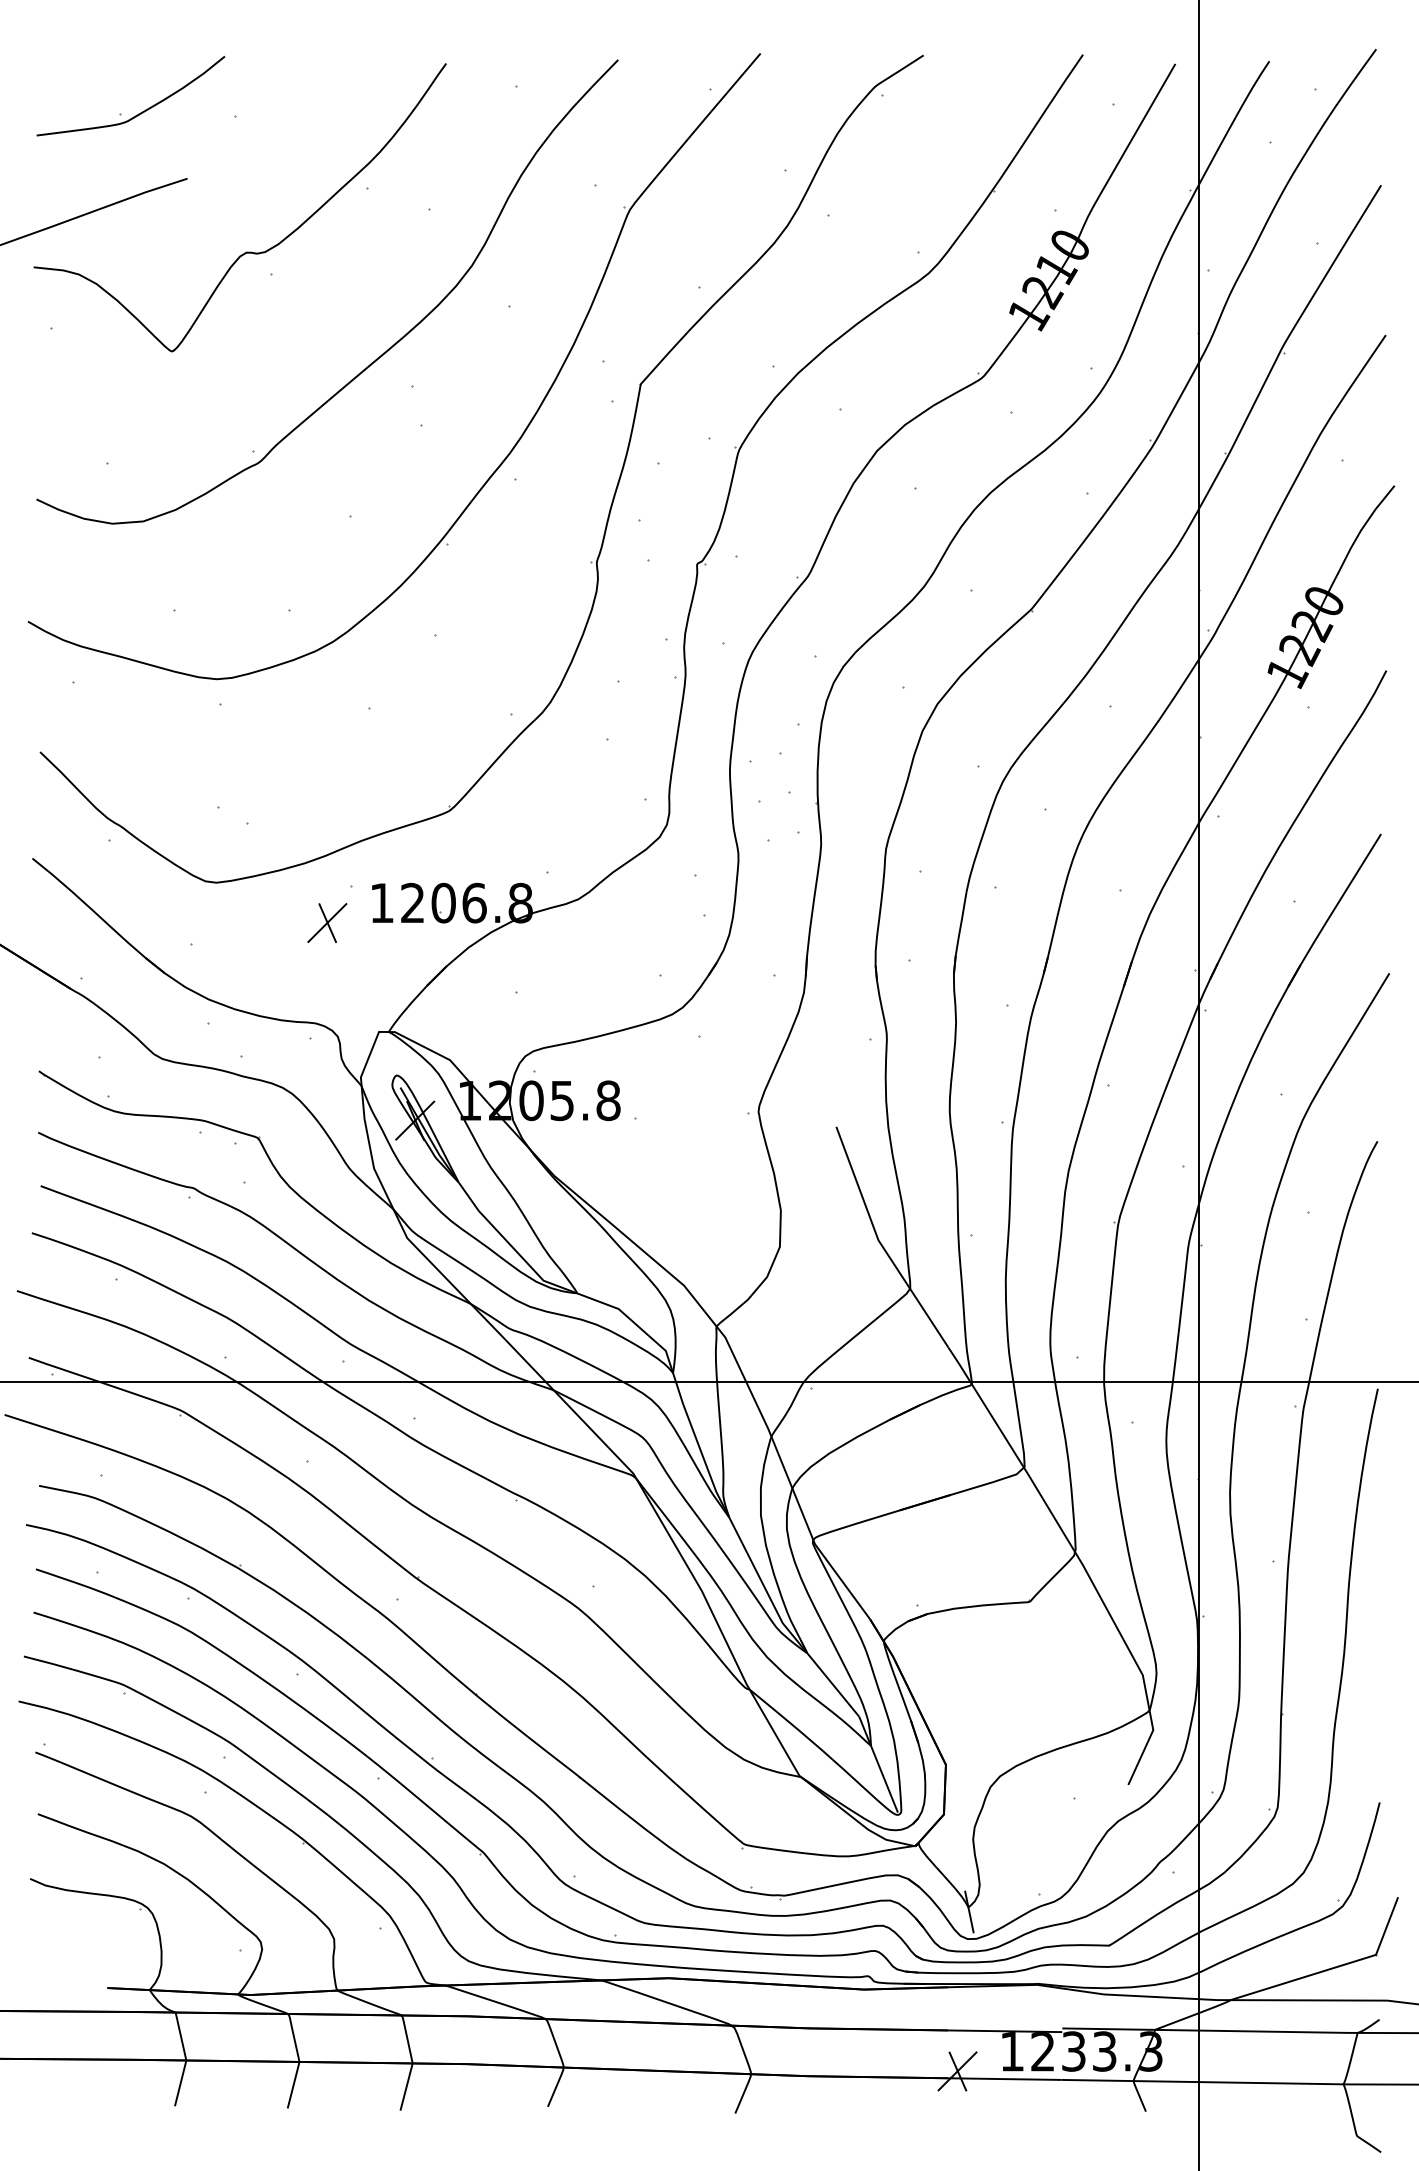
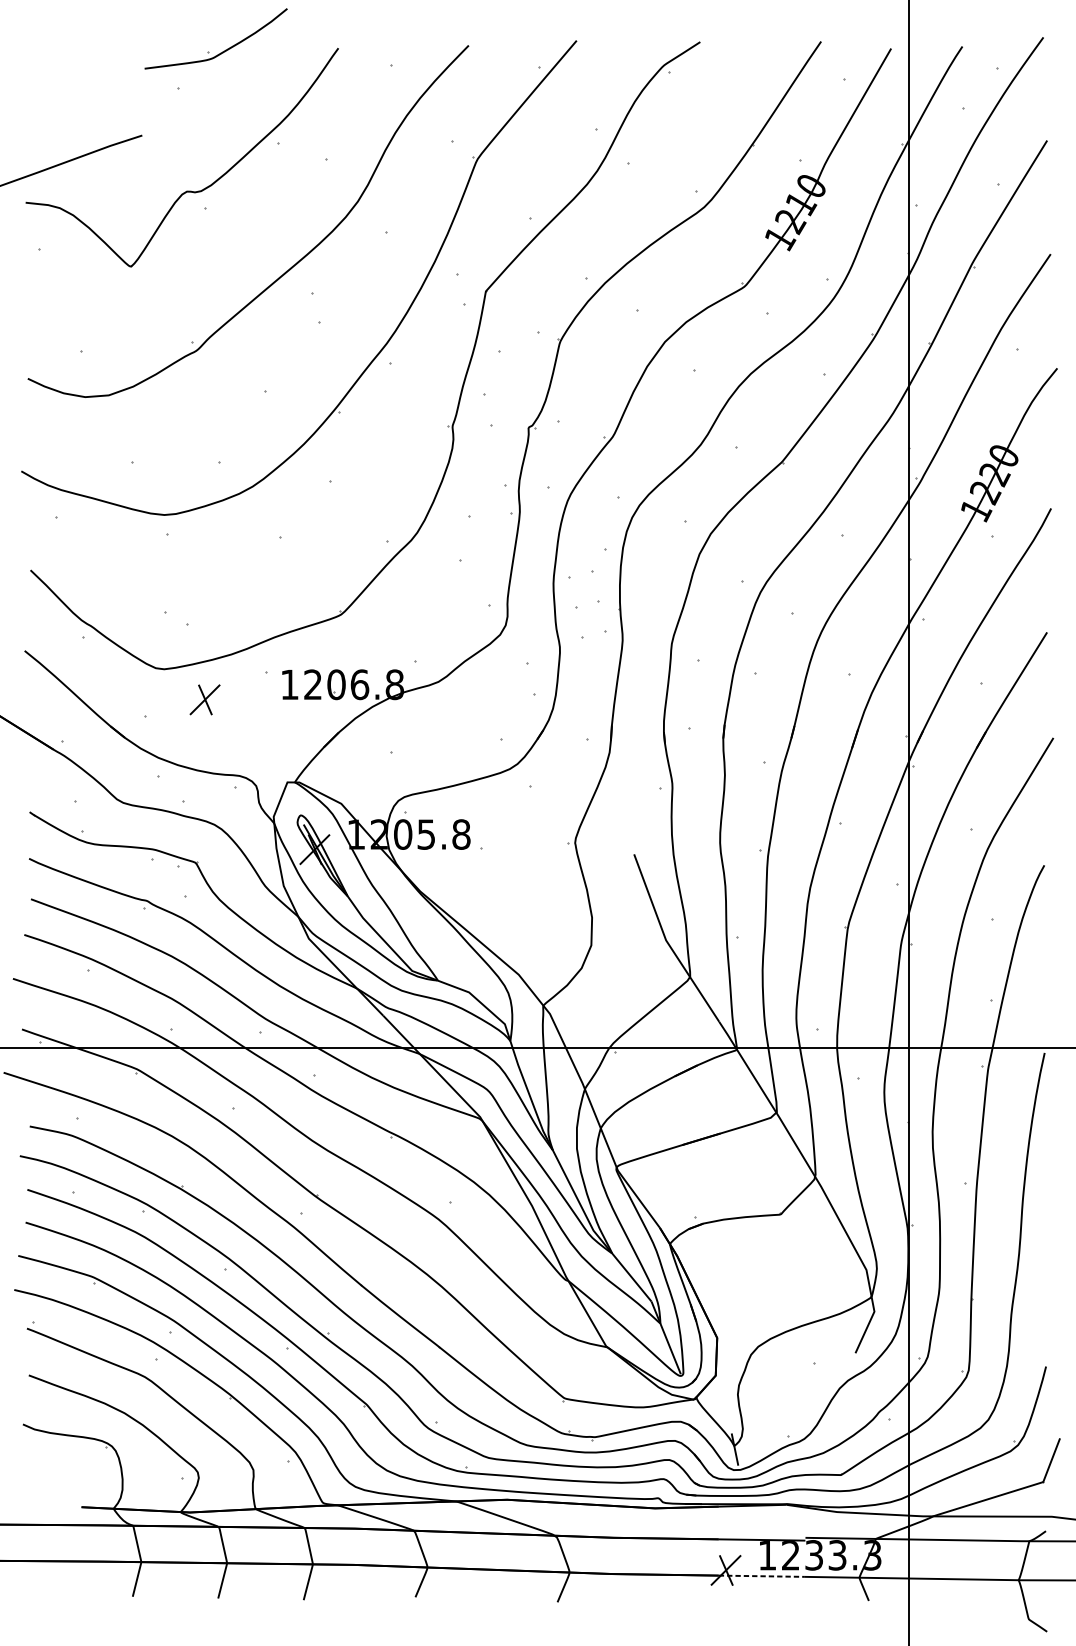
part: (138, 113) -> (221, 52), moved
part: (327, 923) -> (205, 700), moved
line: (1004, 2079) -> (761, 1576), solid -> dashed

